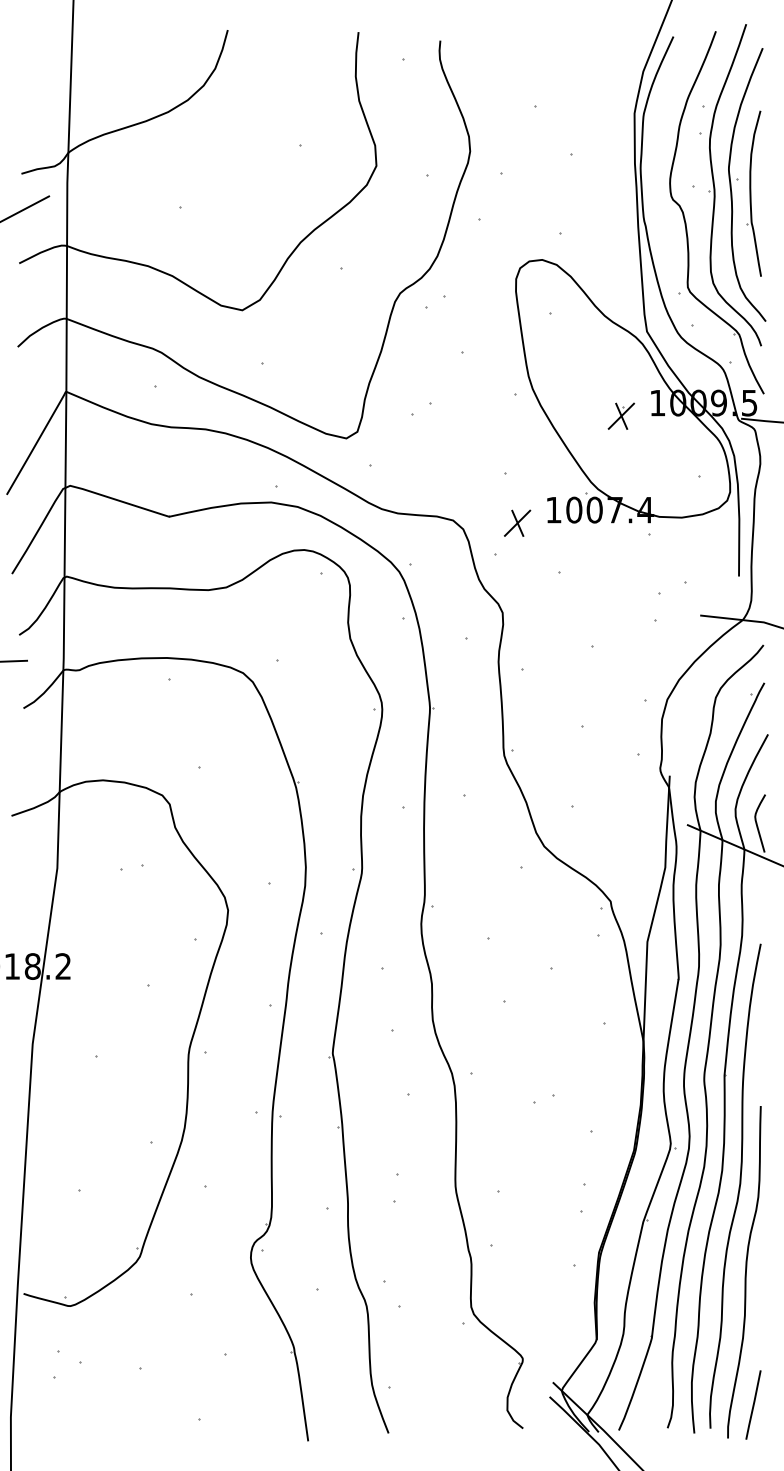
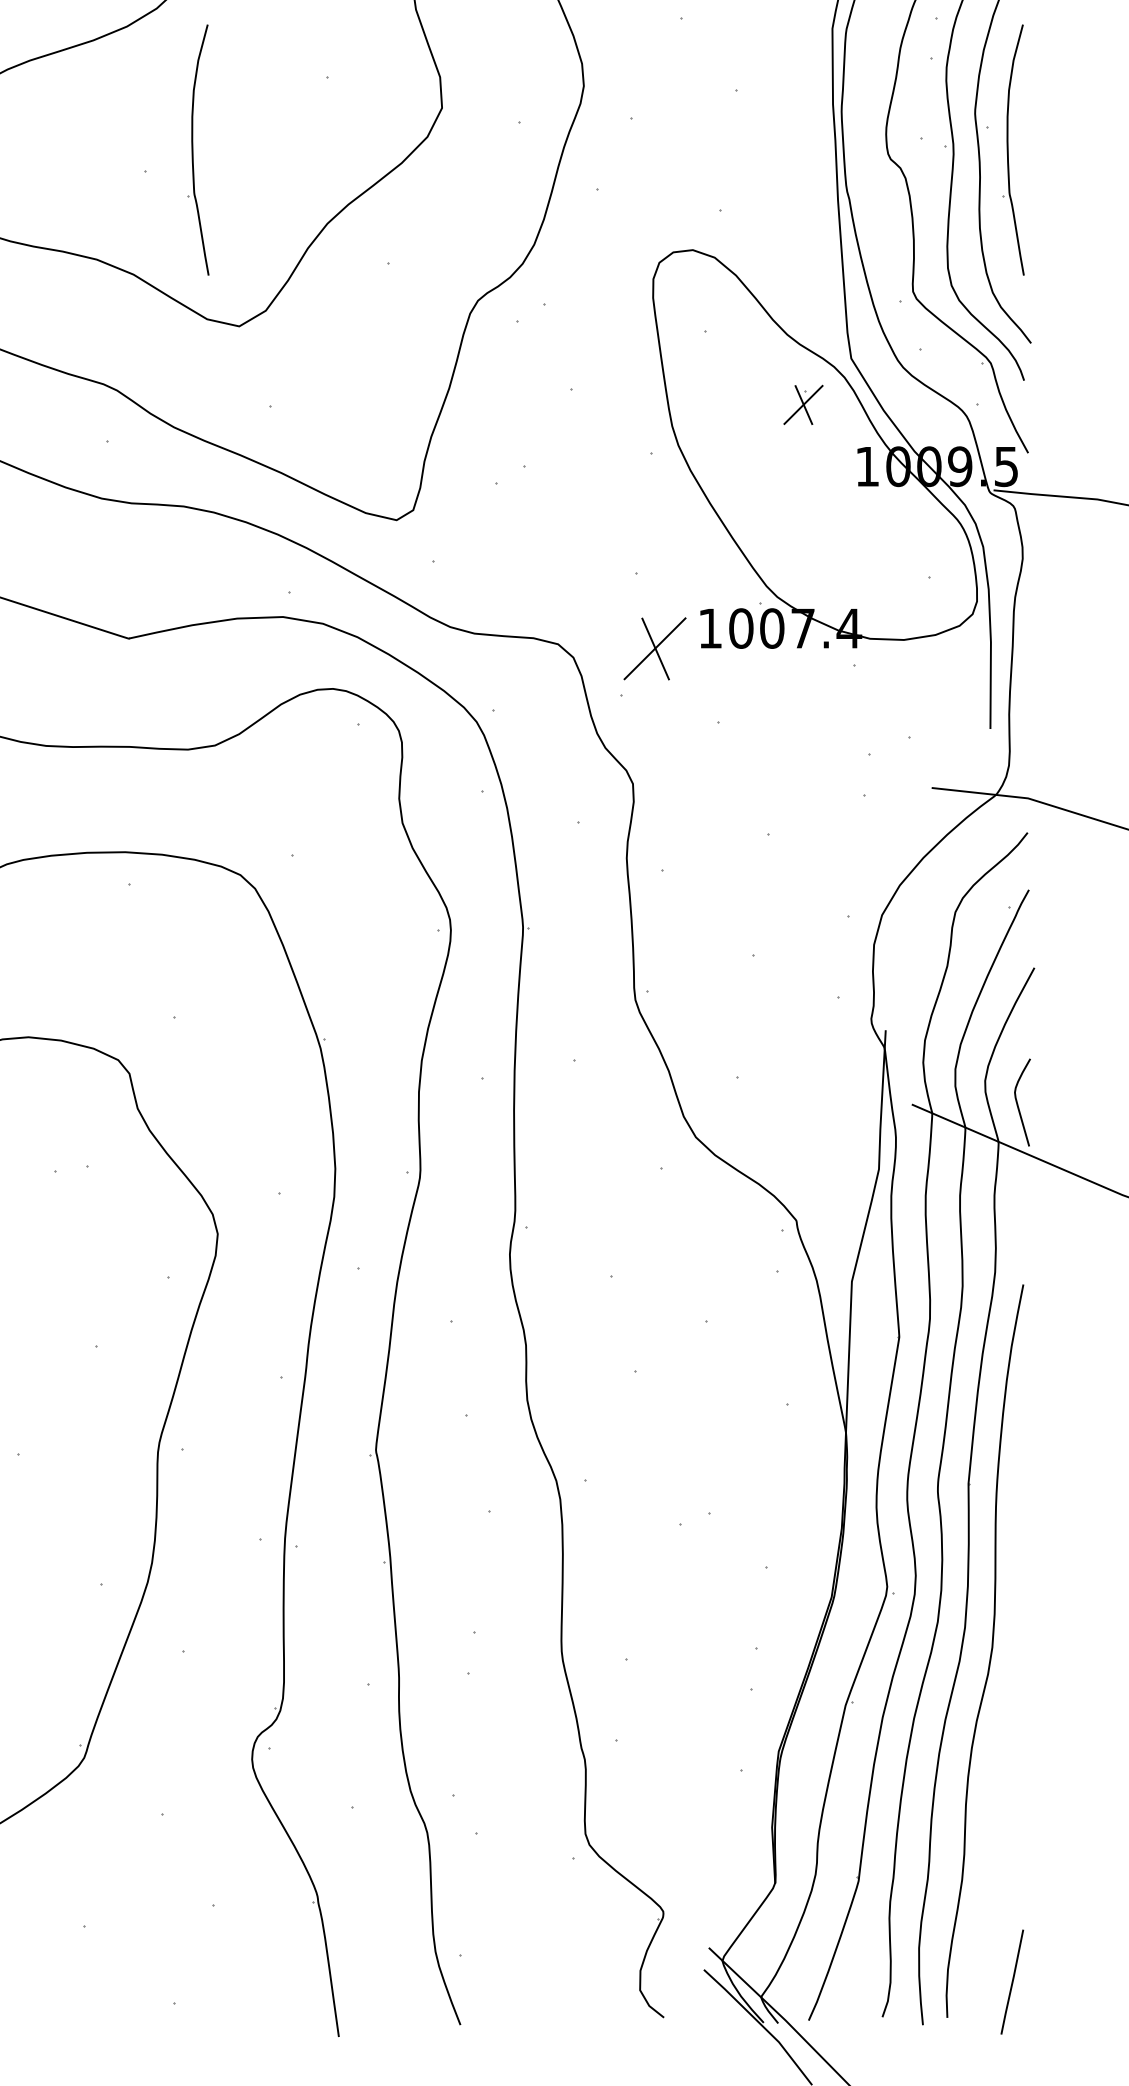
part: (214, 193) -> (197, 149), added
part: (621, 415) -> (803, 403), moved
part: (517, 522) -> (655, 647), size x1.6
curve: (745, 1272) -> (1000, 1781), removed

